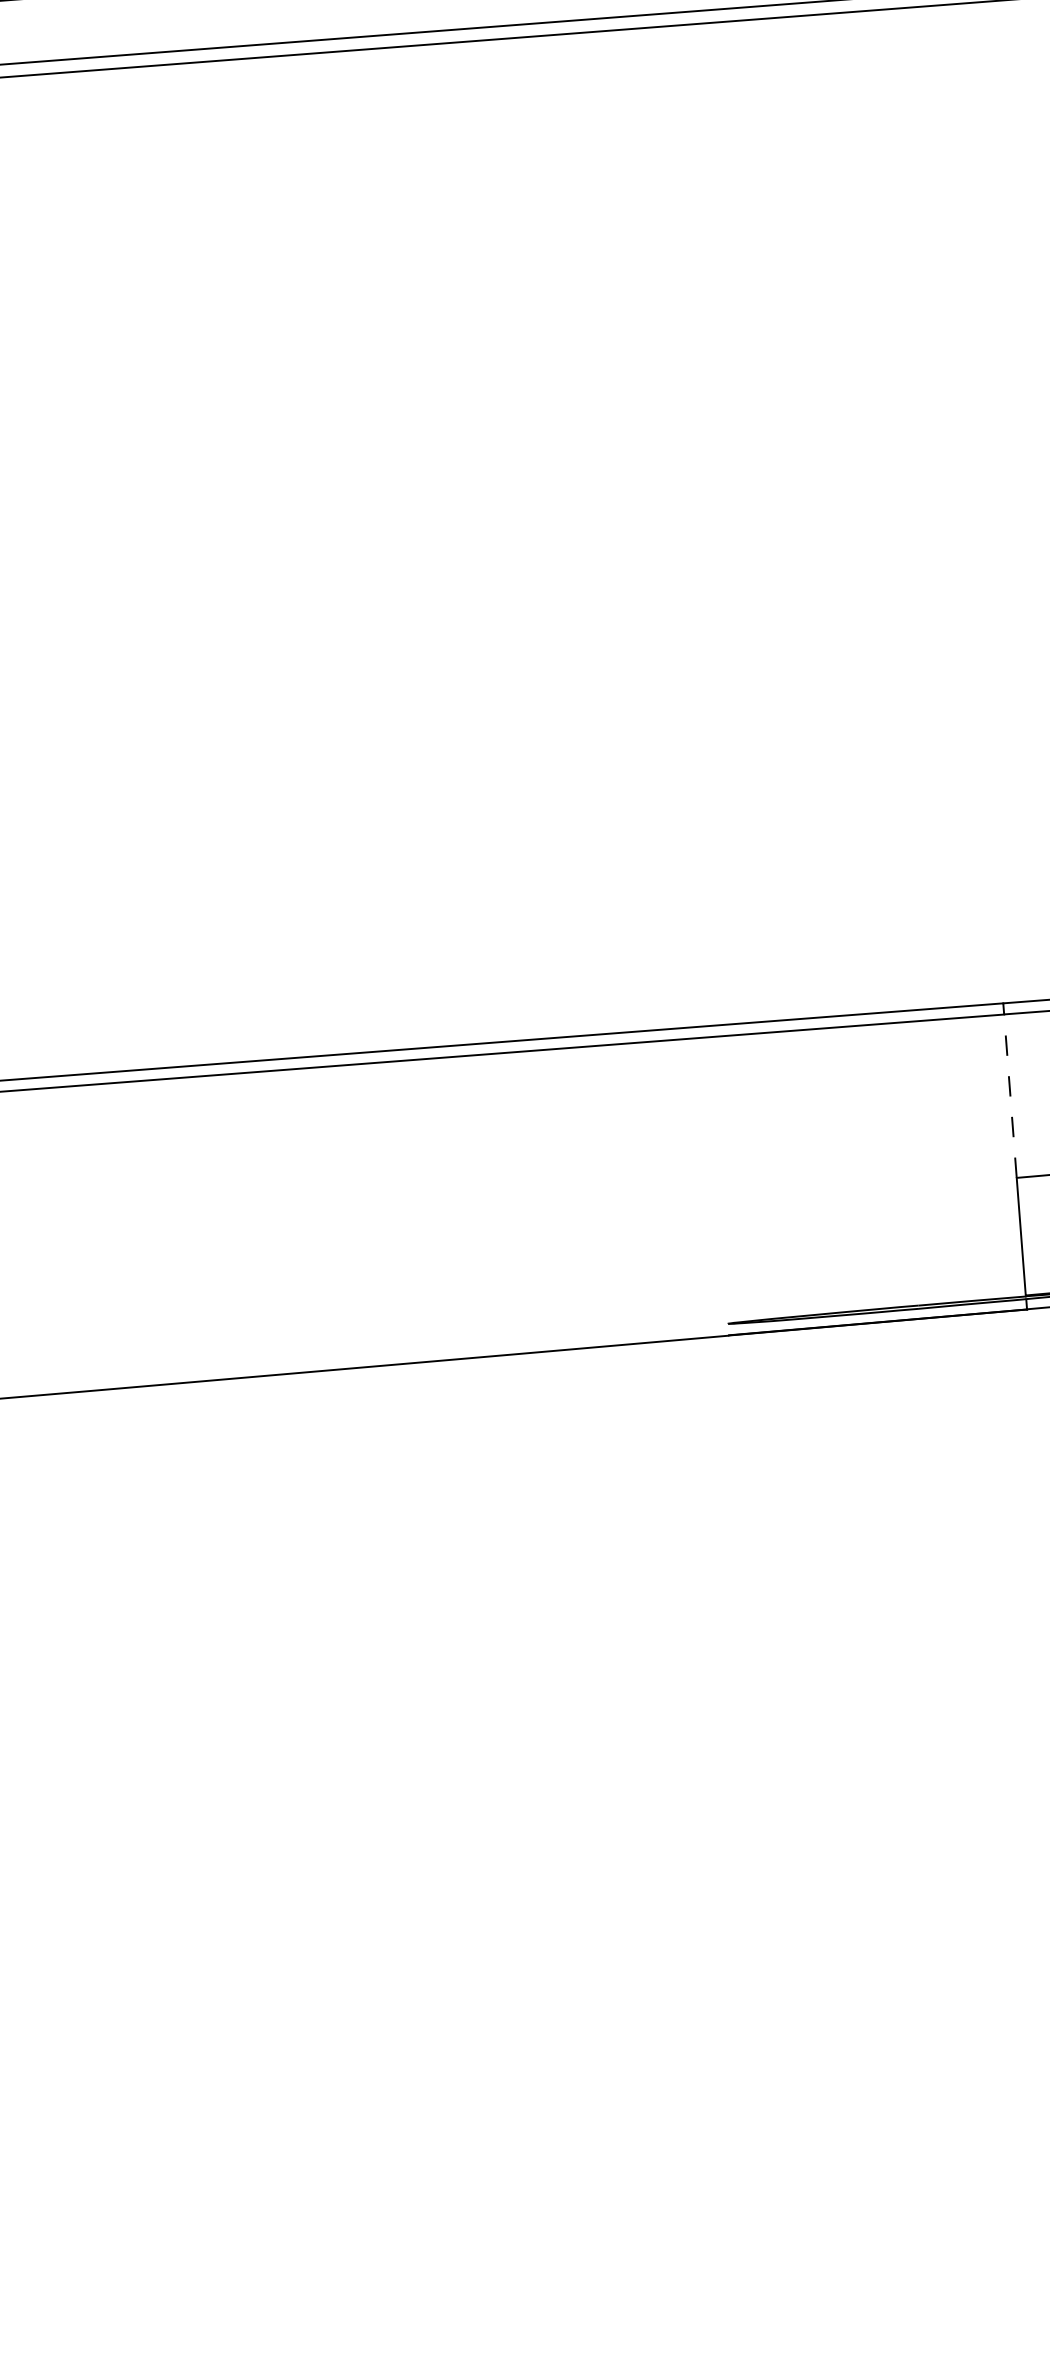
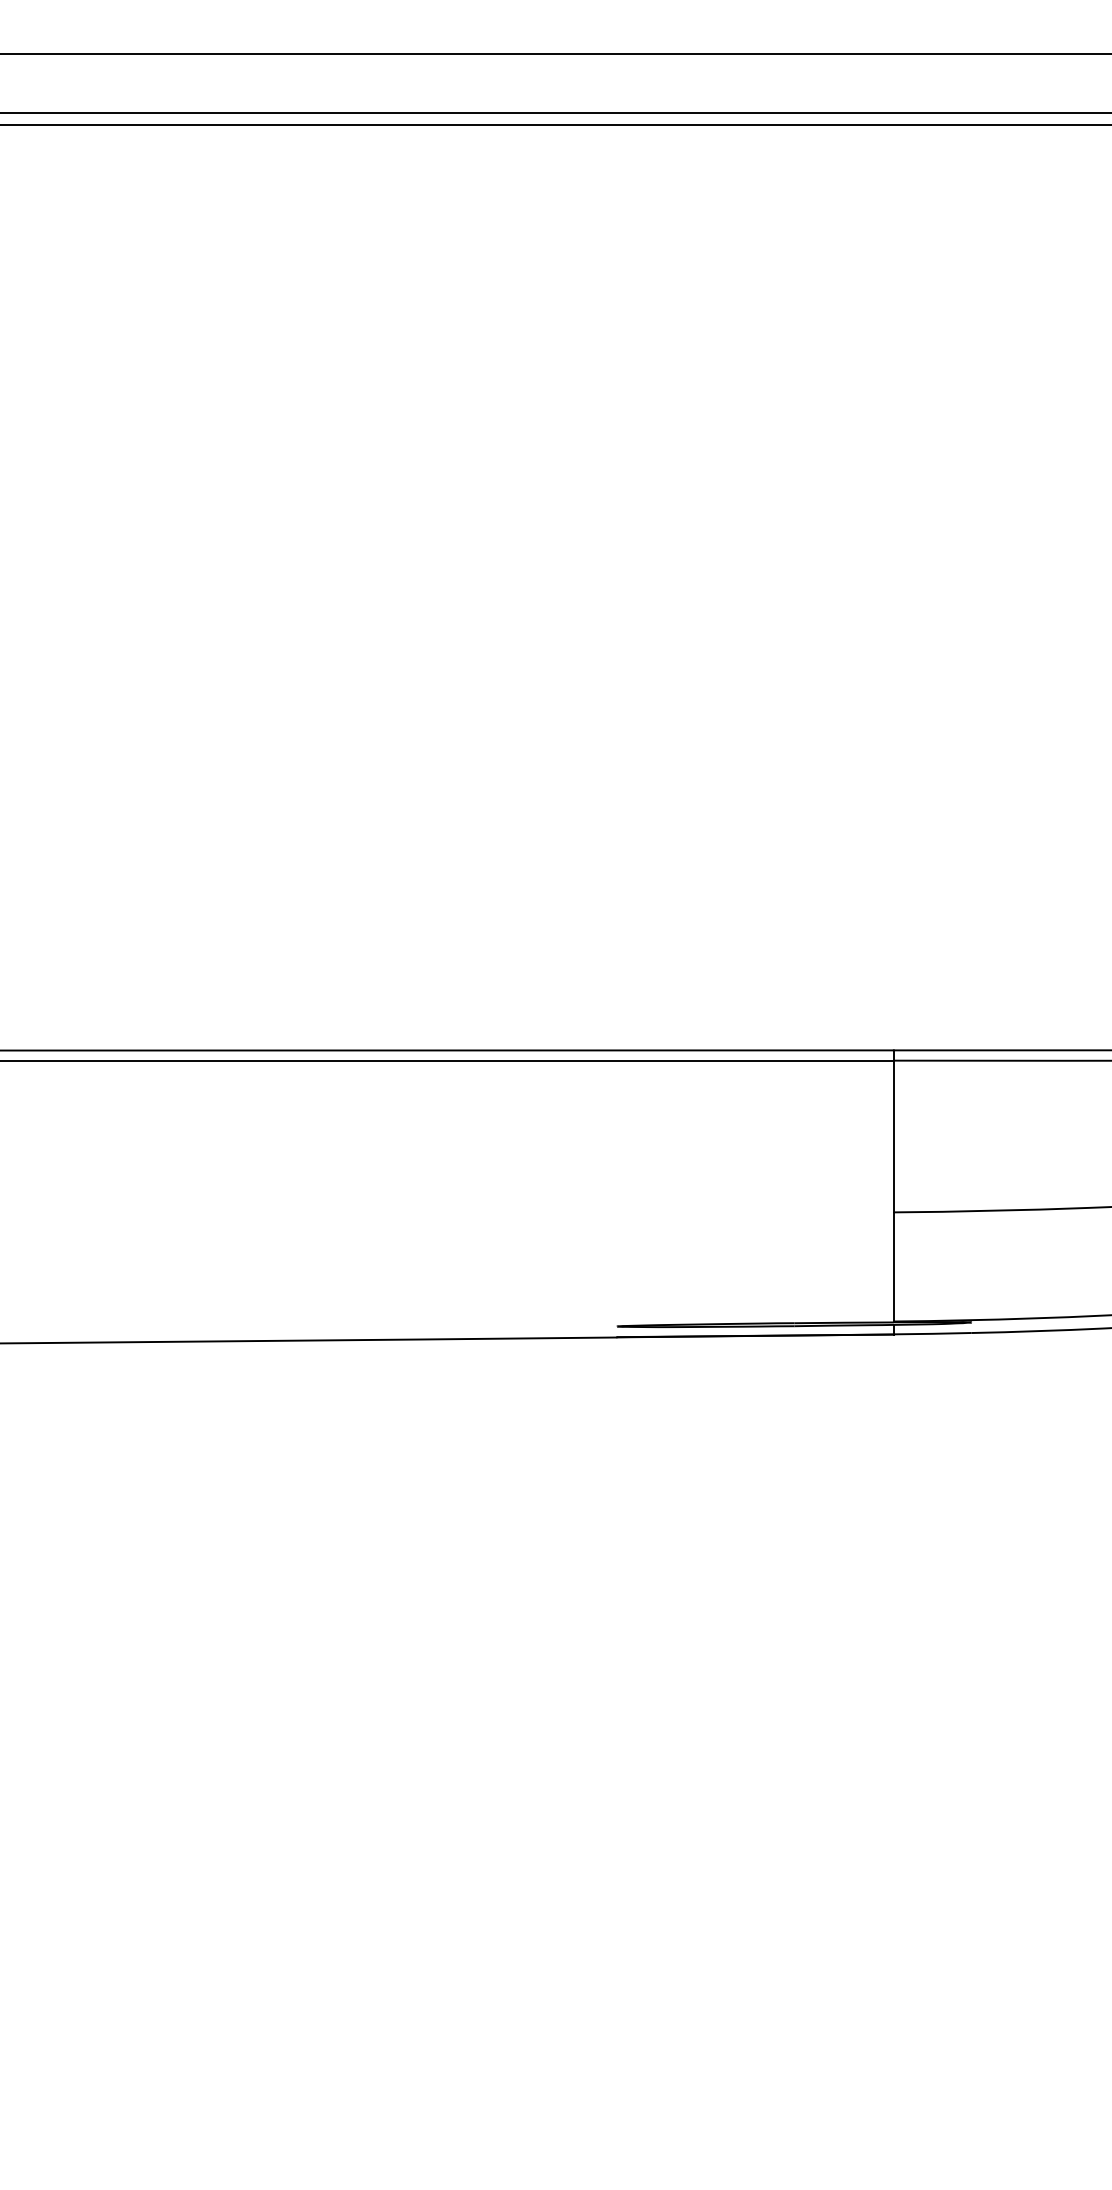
line: (1009, 1090) -> (893, 1131), dashed -> solid

